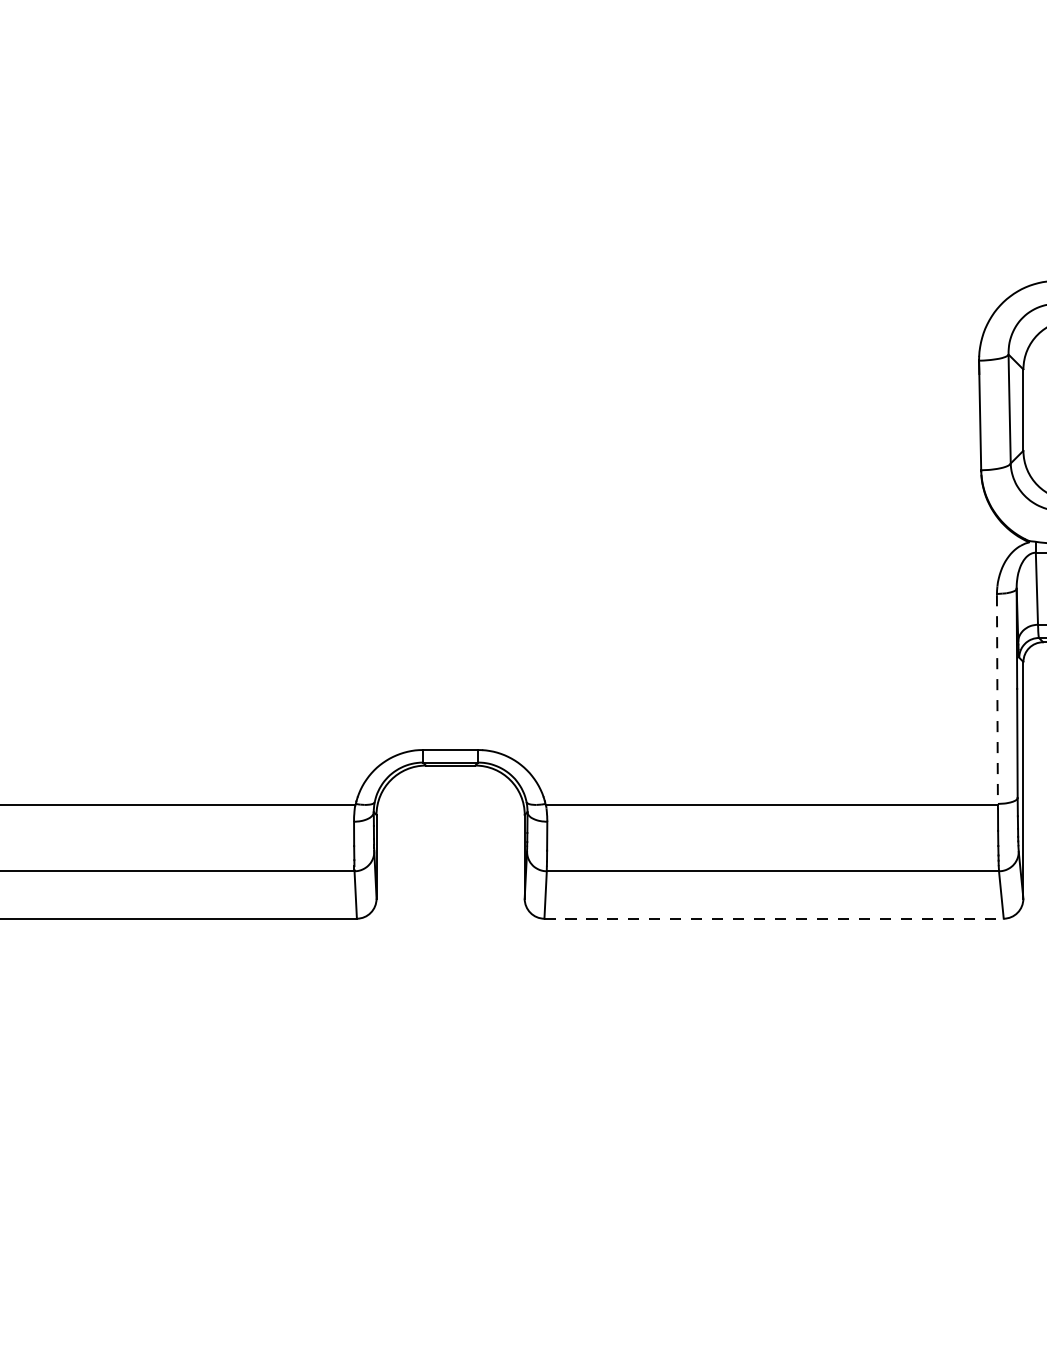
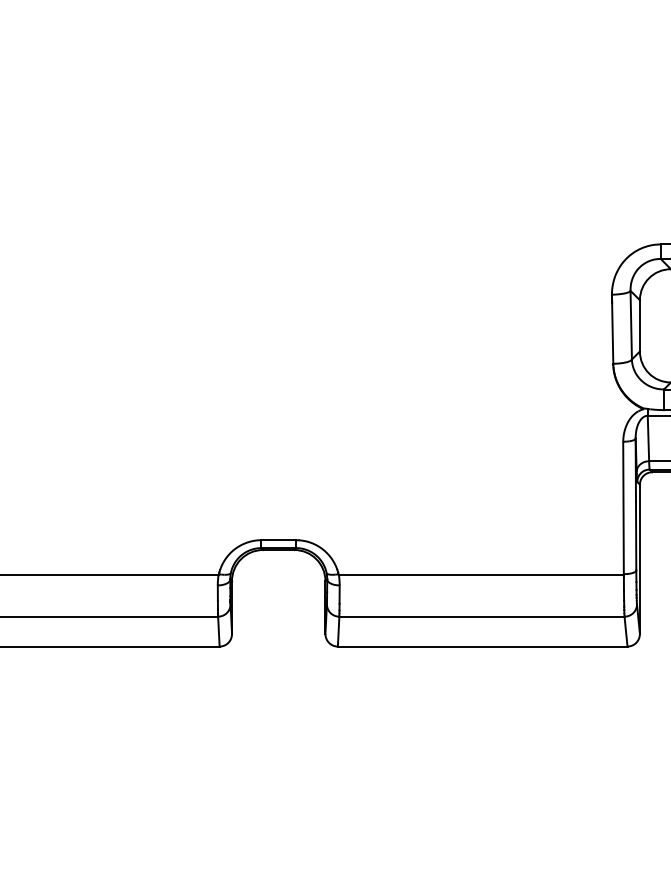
line: (997, 701) -> (623, 509), dashed -> solid
line: (773, 918) -> (482, 646), dashed -> solid

